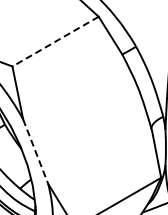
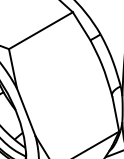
line: (55, 41) -> (40, 30), dashed -> solid
line: (35, 151) -> (26, 112), dashed -> solid

